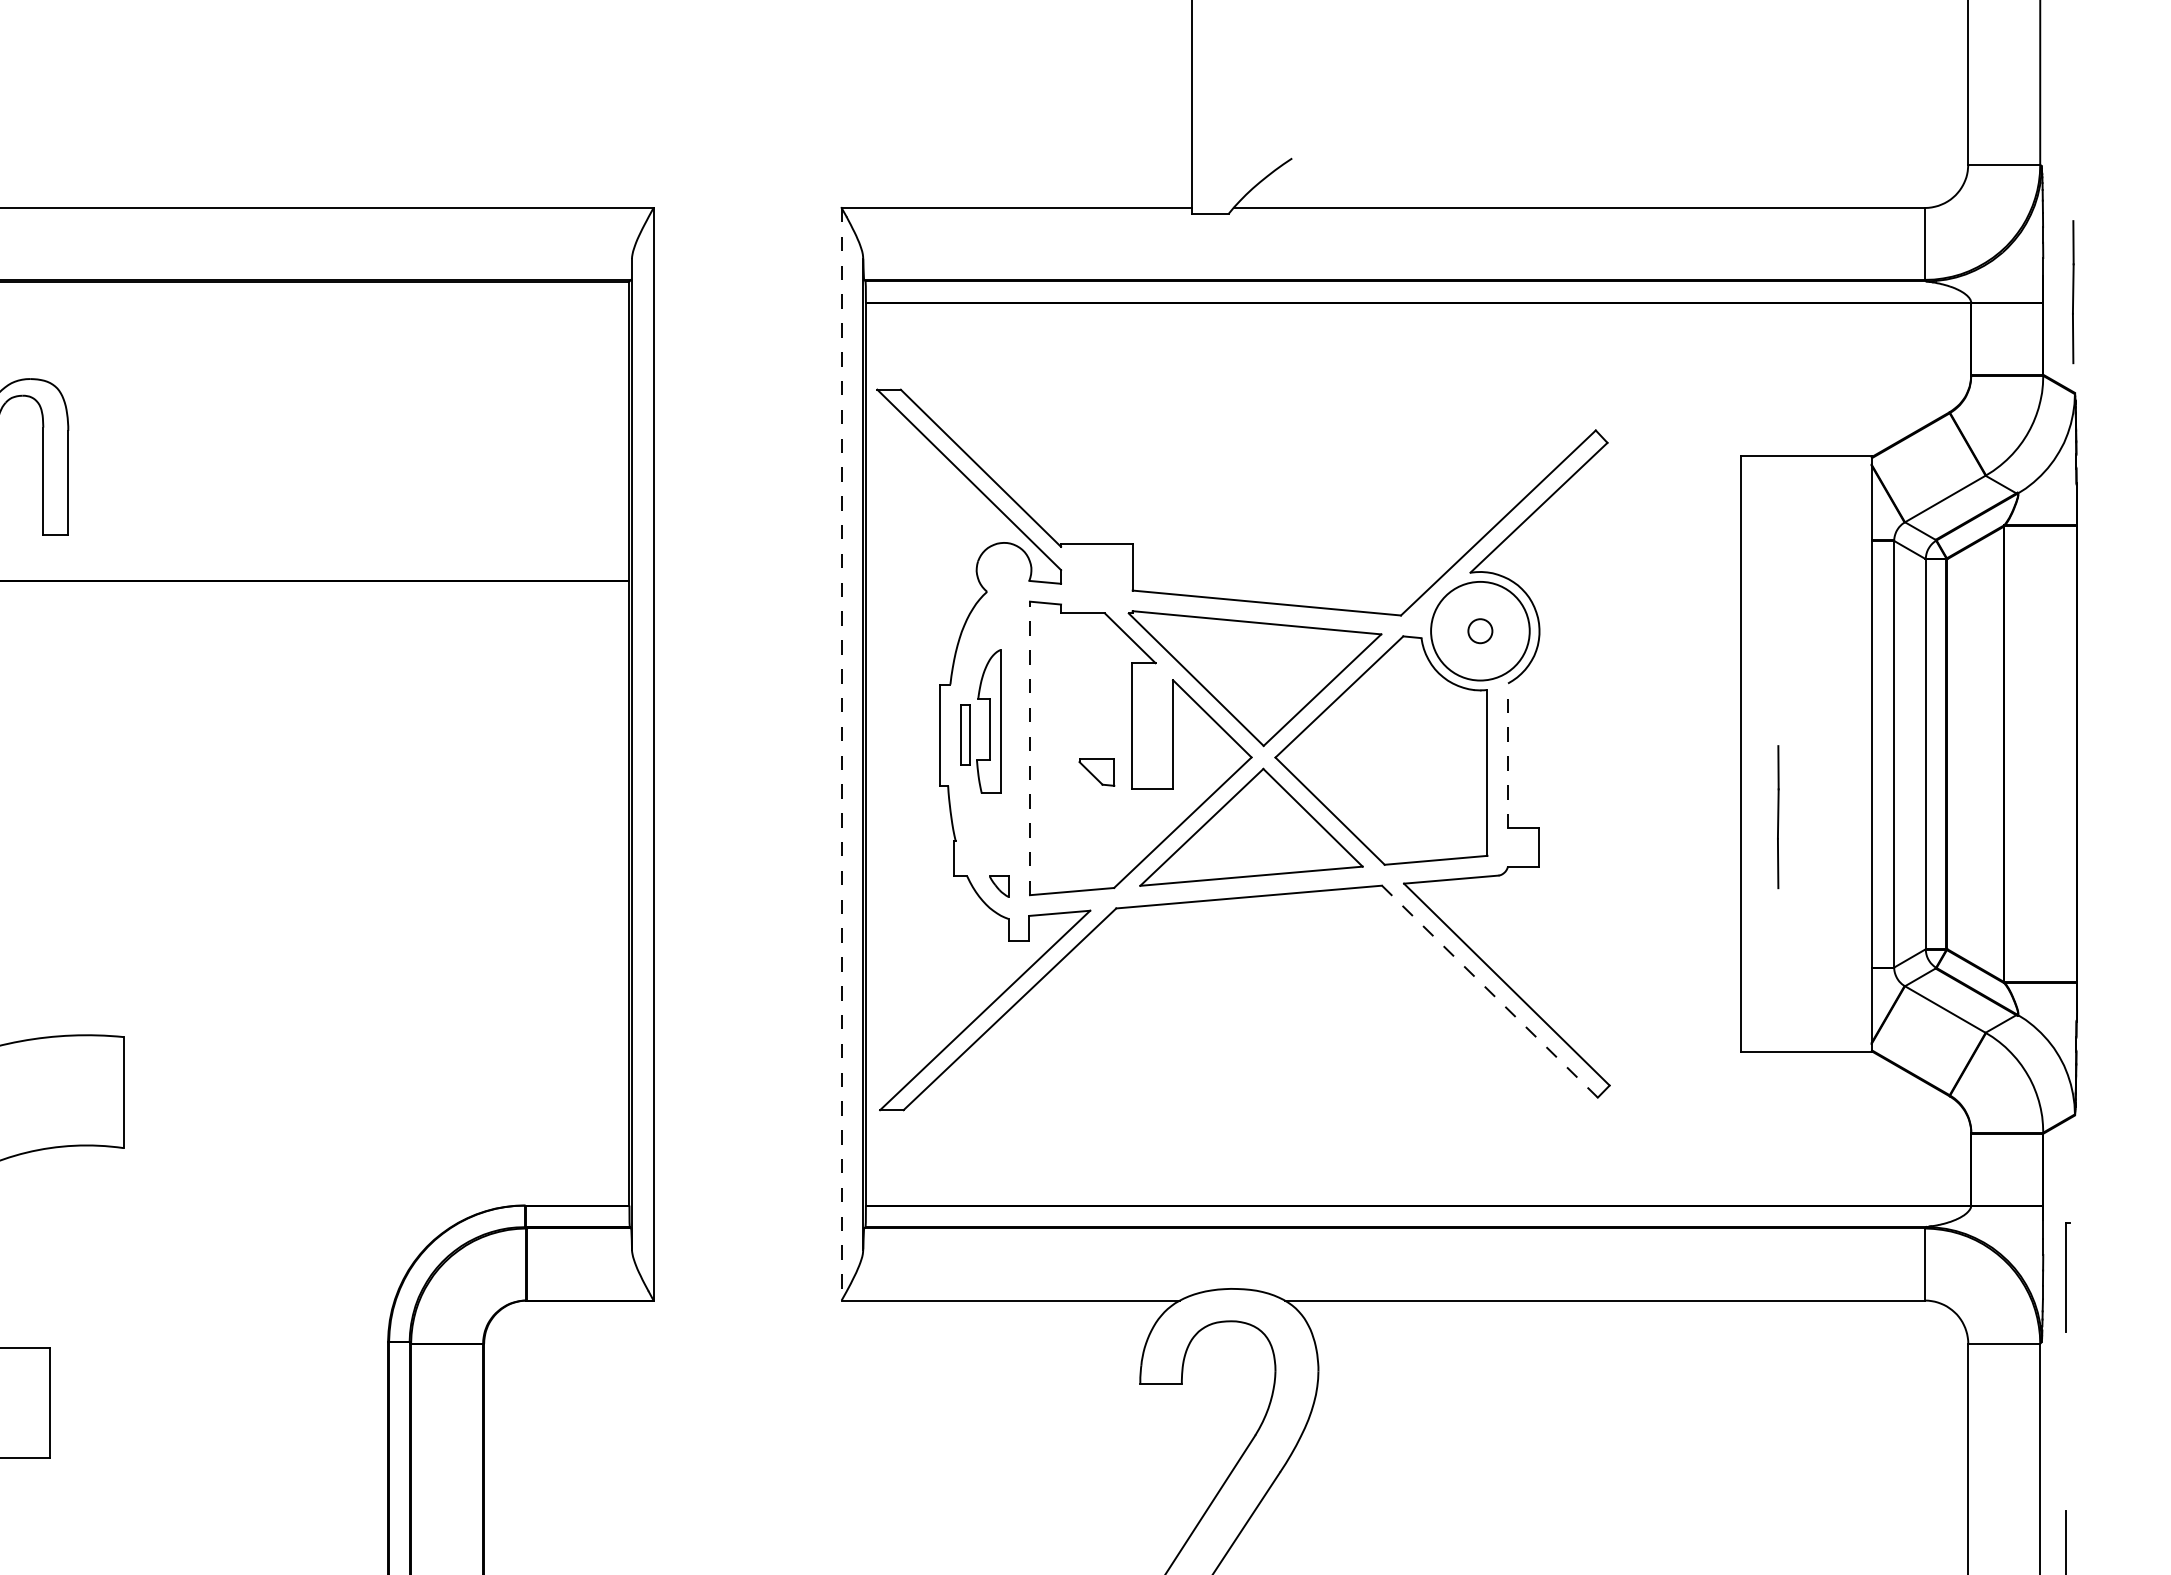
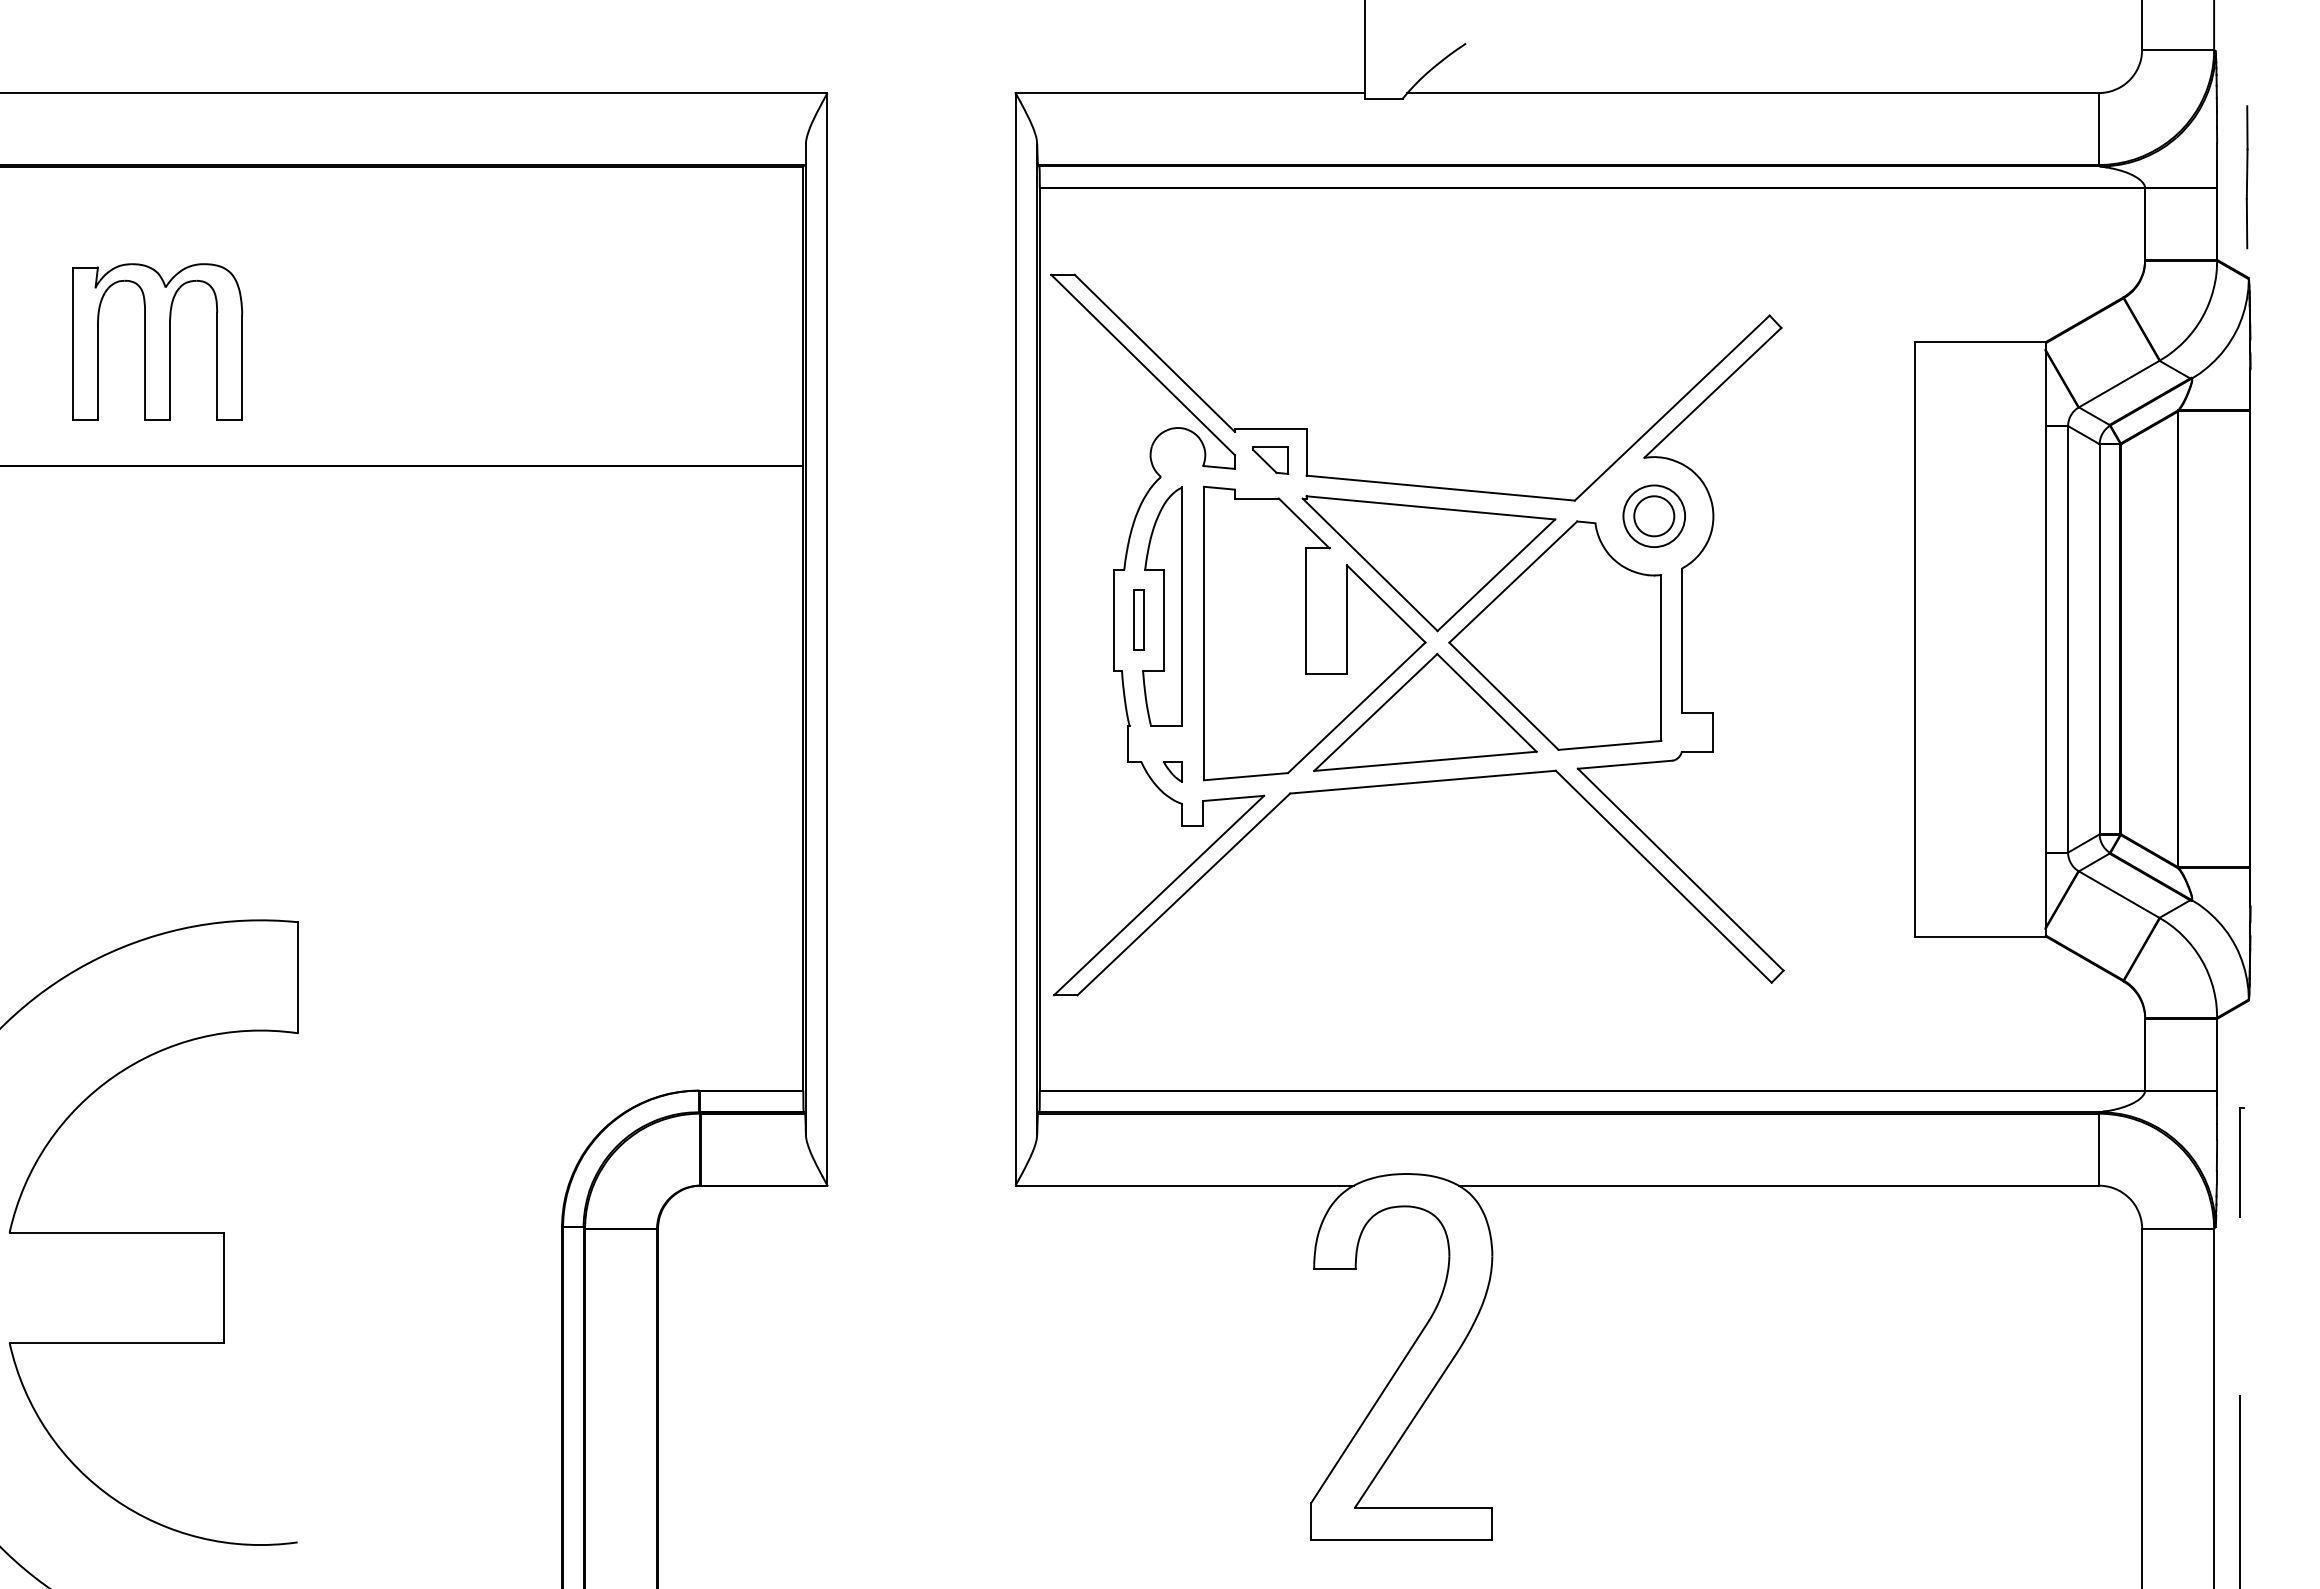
circle: (1480, 631) -> (1654, 516), size x0.62
circle: (1480, 631) -> (1654, 516), size x1.67
part: (988, 721) -> (1162, 606), size x1.67
line: (1029, 748) -> (1203, 633), dashed -> solid
line: (841, 754) -> (1015, 639), dashed -> solid
line: (1507, 755) -> (1681, 640), dashed -> solid
part: (1096, 772) -> (1270, 460), moved
line: (1777, 817) -> (1951, 702), removed
line: (1490, 992) -> (1664, 877), dashed -> solid

